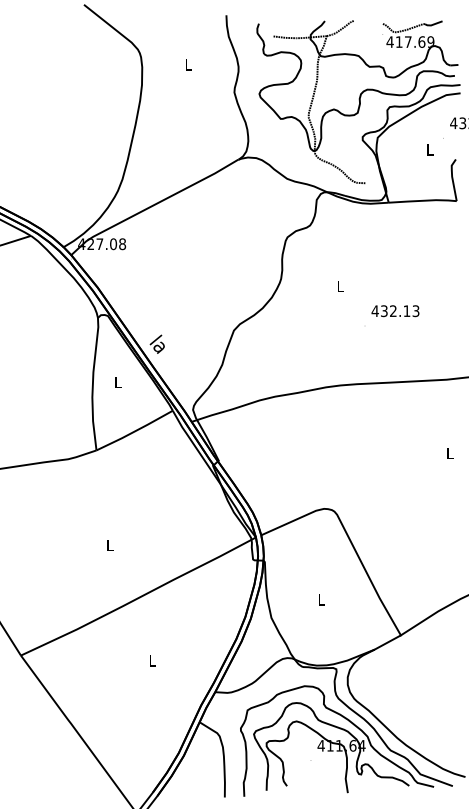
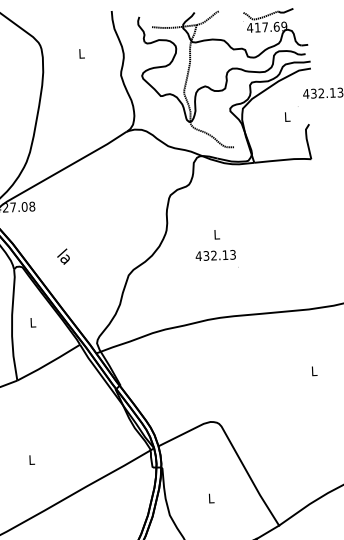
text: (395, 311) -> (215, 255), moved
text: (156, 343) -> (62, 256), moved

